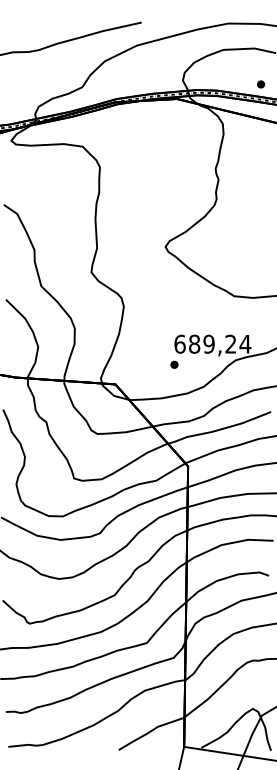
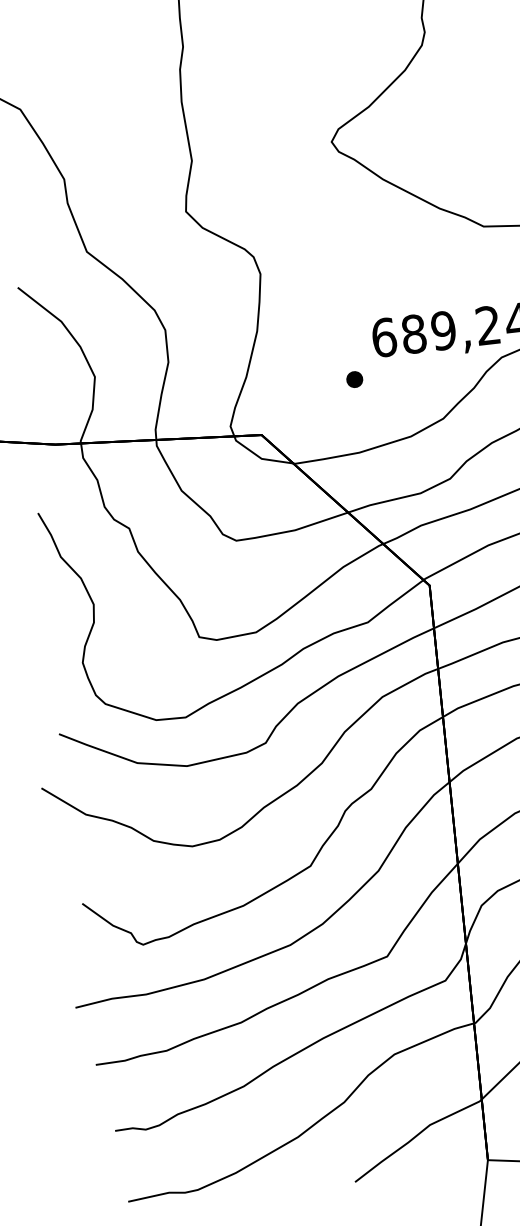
part: (174, 364) -> (354, 378), moved

